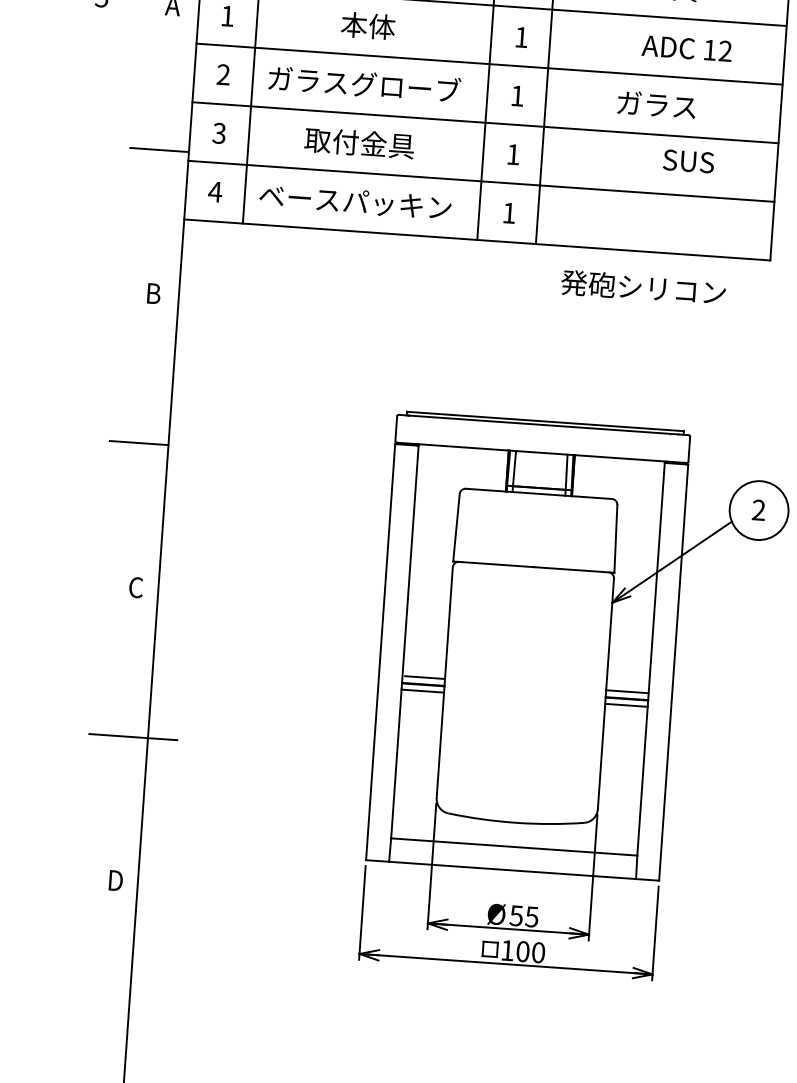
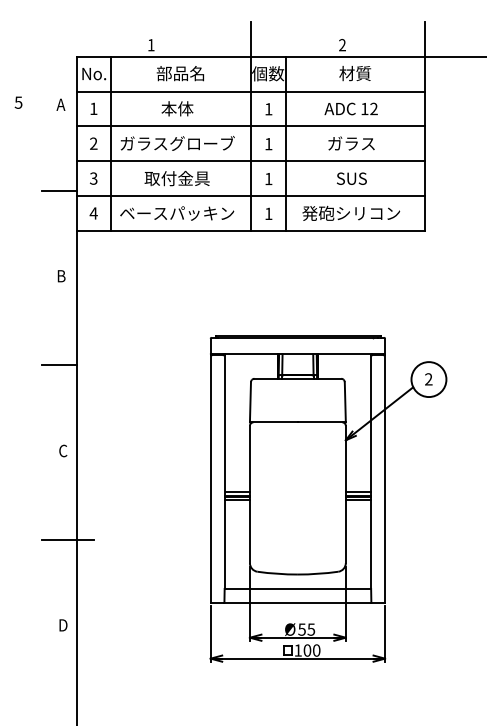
text: (685, 47) -> (350, 108), moved
text: (688, 160) -> (351, 178), moved
text: (643, 286) -> (351, 212), moved

